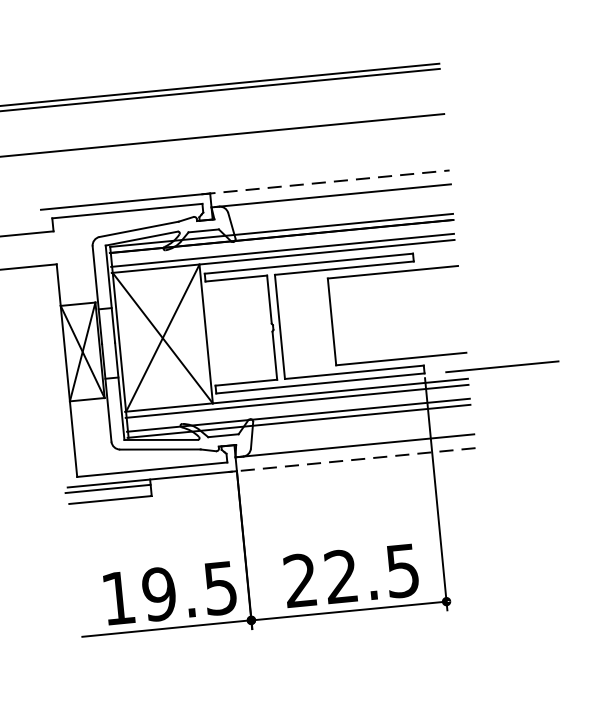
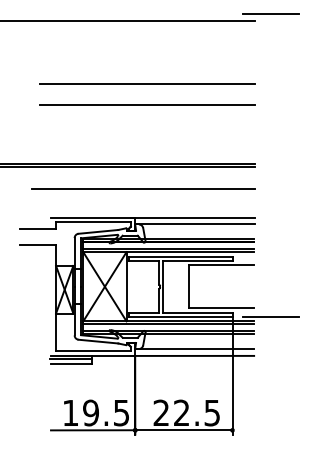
line: (325, 182) -> (192, 217), dashed -> solid
line: (351, 459) -> (192, 355), dashed -> solid

